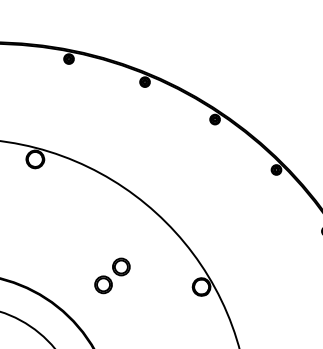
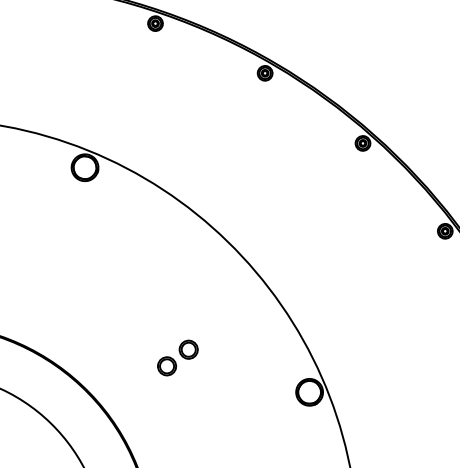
part: (112, 275) -> (178, 357), size x0.71

